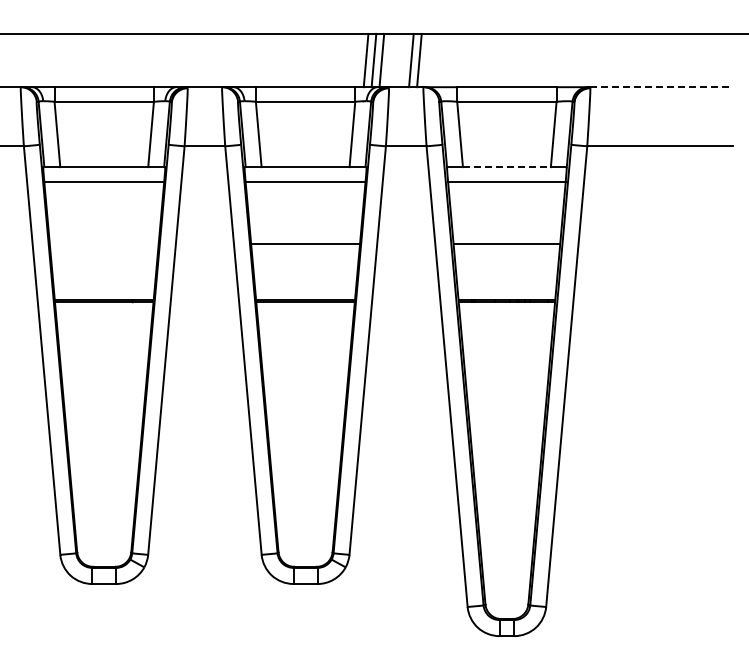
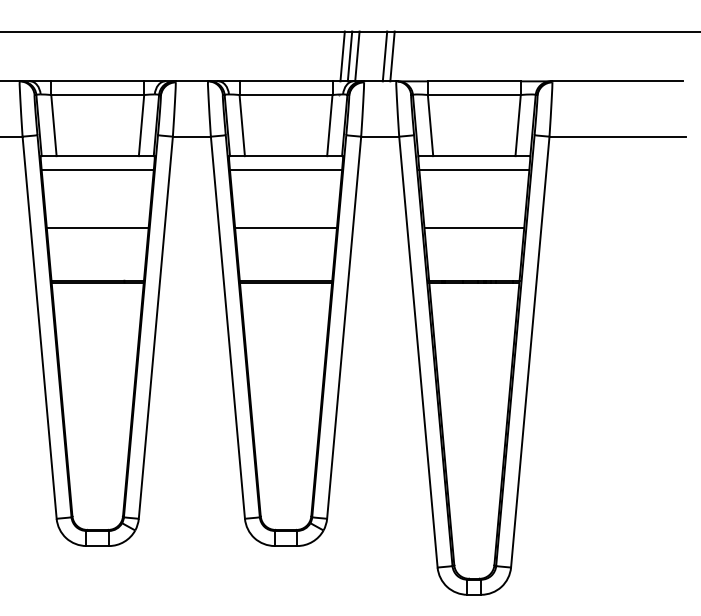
line: (659, 87) -> (617, 81), dashed -> solid
line: (506, 167) -> (473, 156), dashed -> solid
line: (103, 244) -> (97, 228), added

